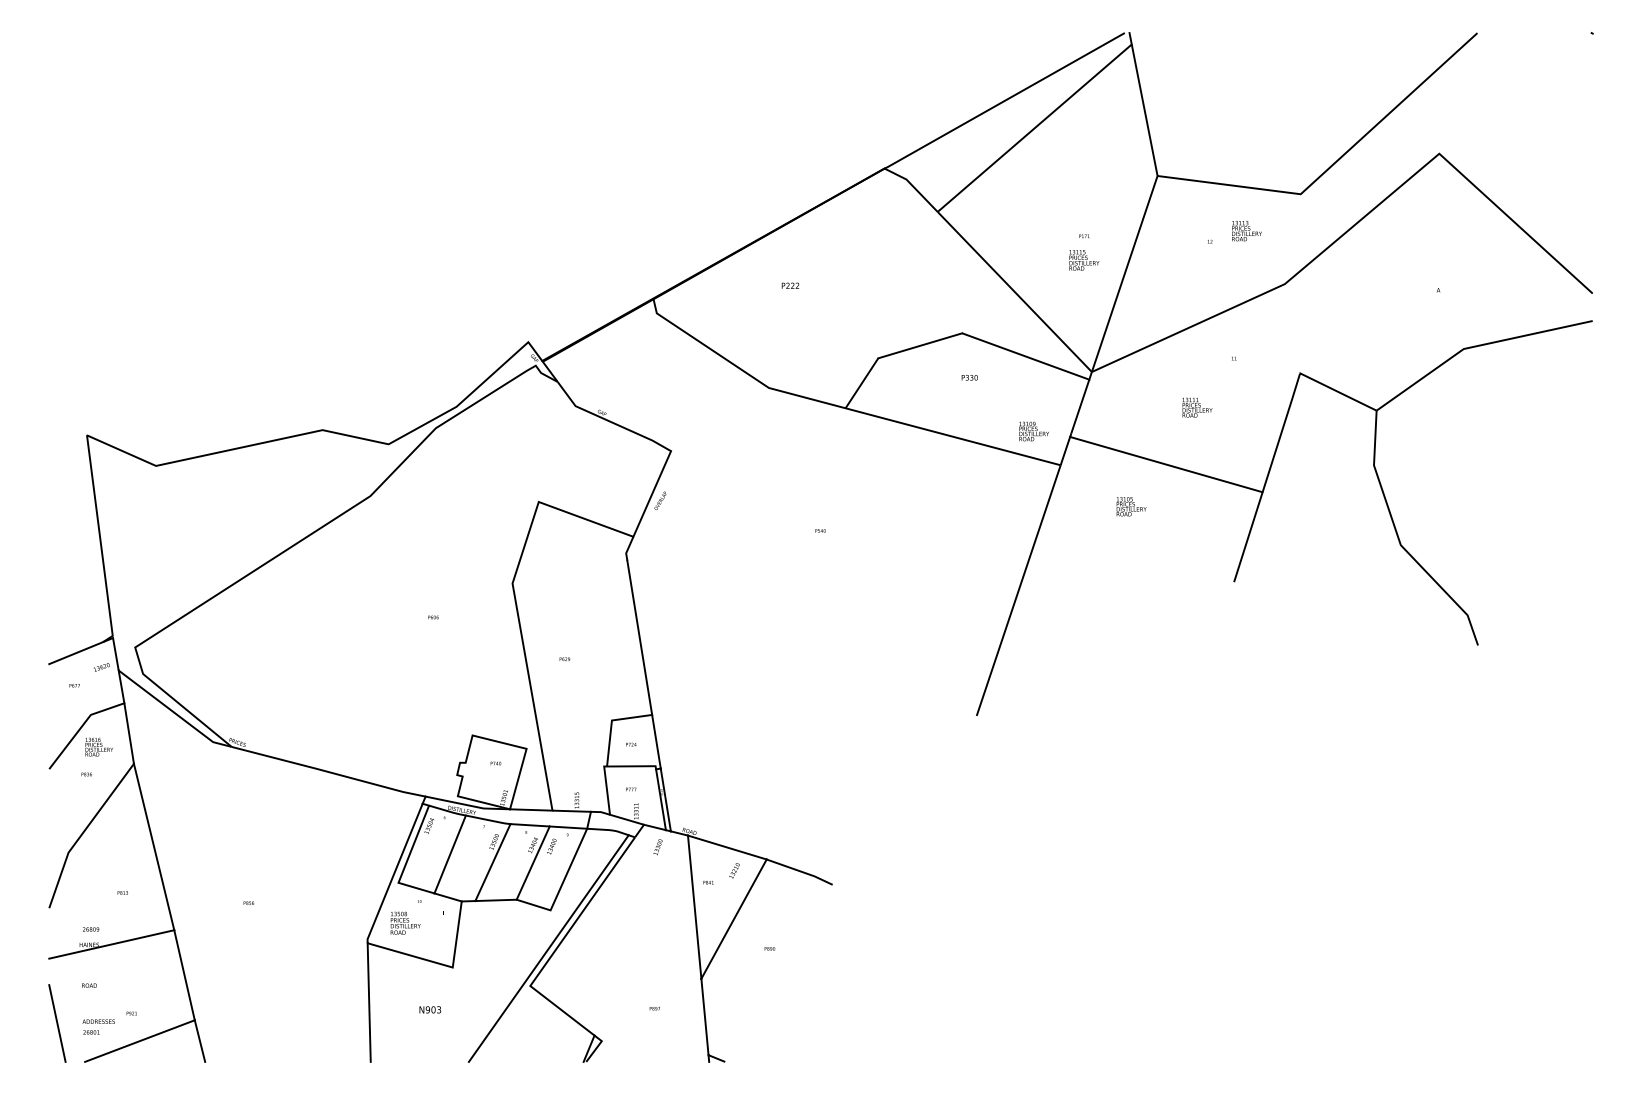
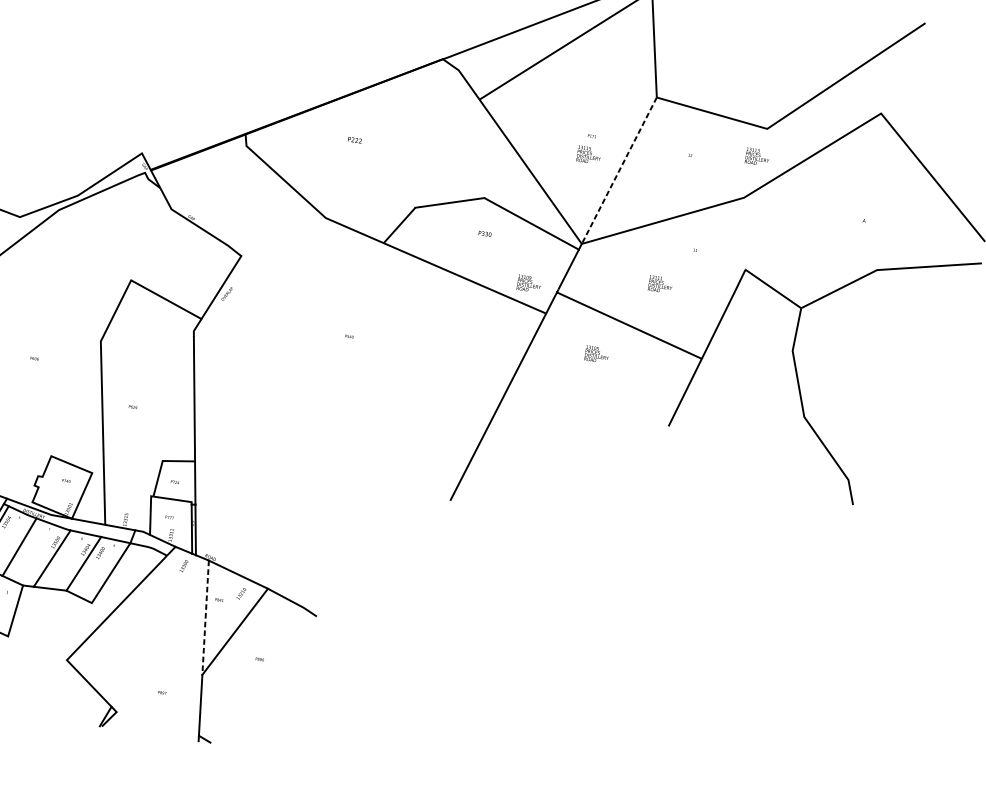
text: (1246, 231) -> (757, 157), moved
line: (1124, 275) -> (618, 171), solid -> dashed
line: (694, 907) -> (205, 617), solid -> dashed
line: (548, 948) -> (85, 632), removed

